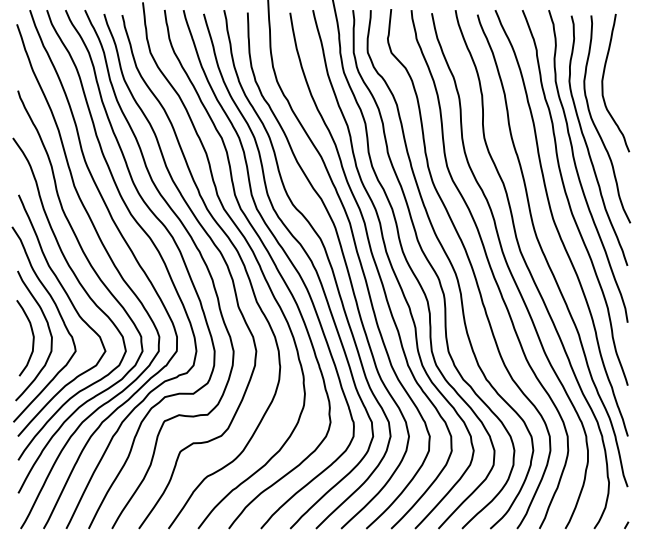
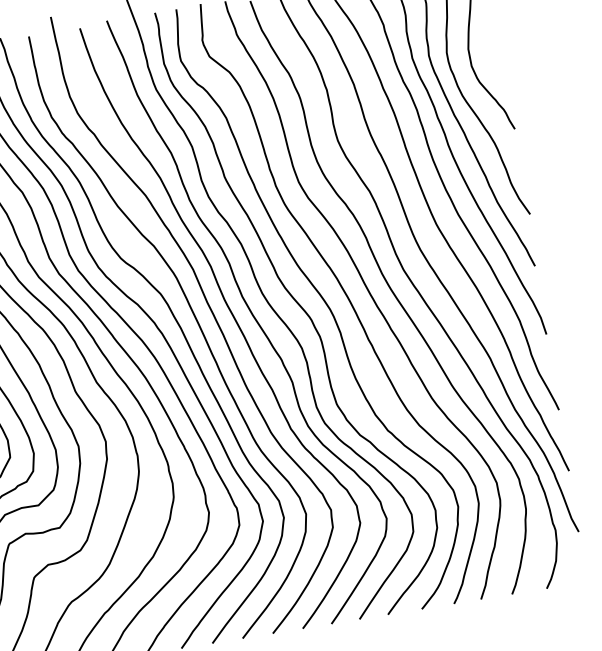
line: (626, 525) -> (584, 578), removed

